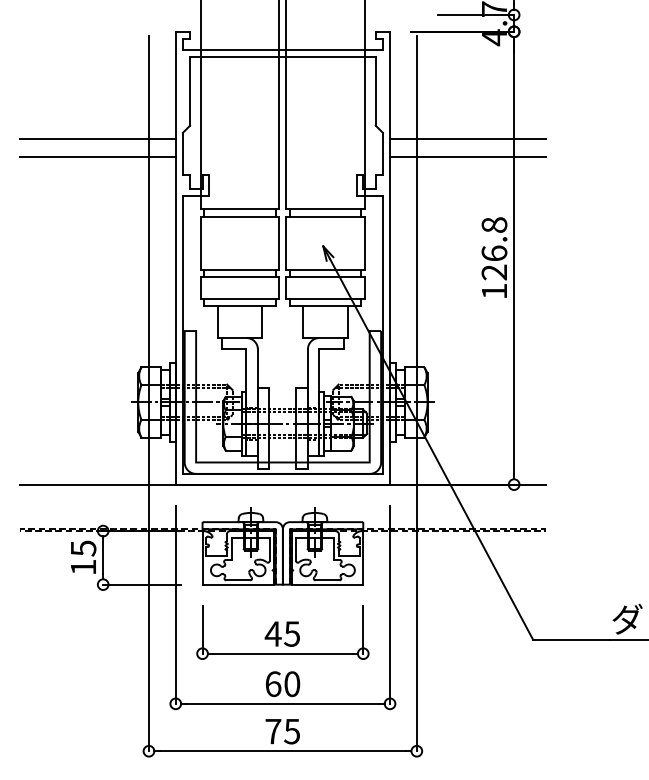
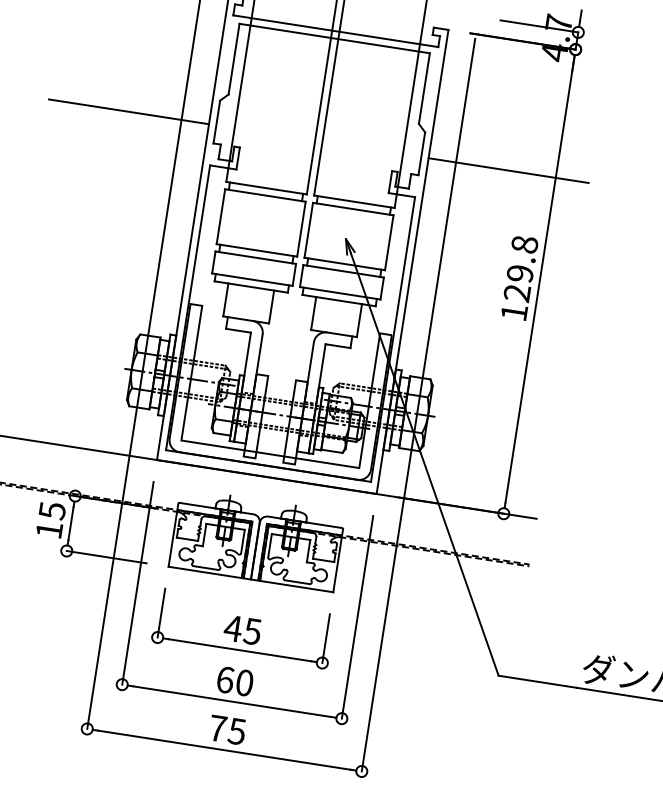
line: (97, 139) -> (131, 93), removed
line: (468, 139) -> (511, 152), removed
text: (494, 253) -> (520, 273), 126.8 -> 129.8

